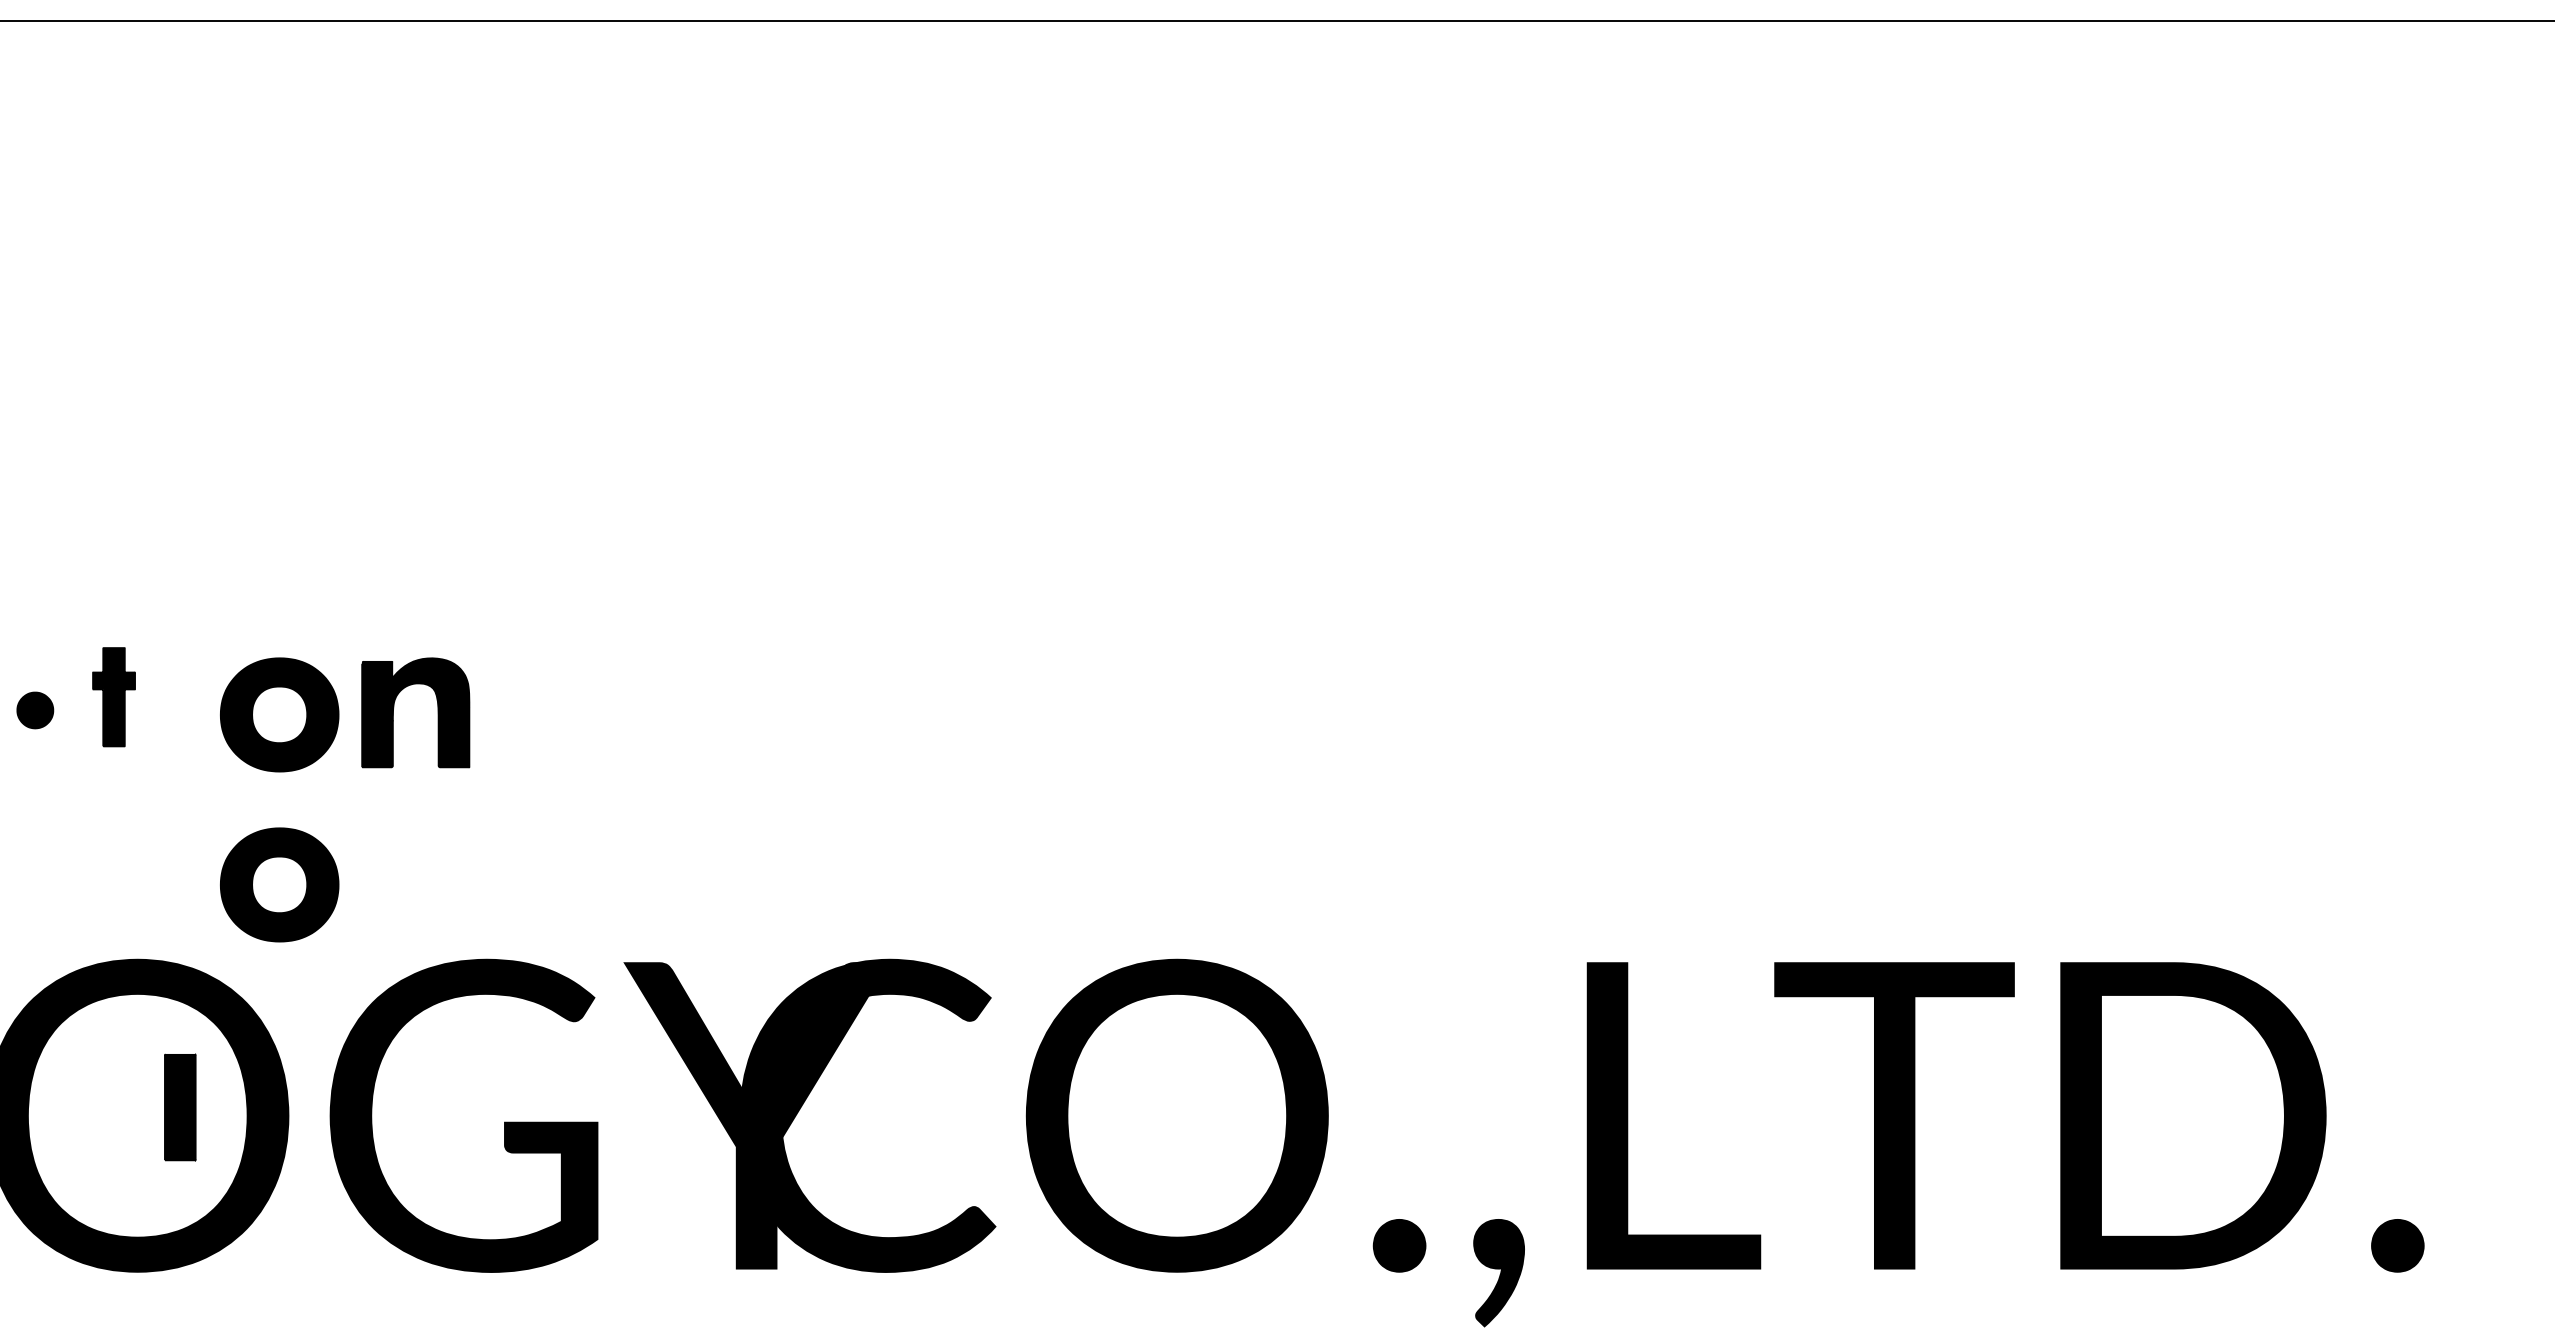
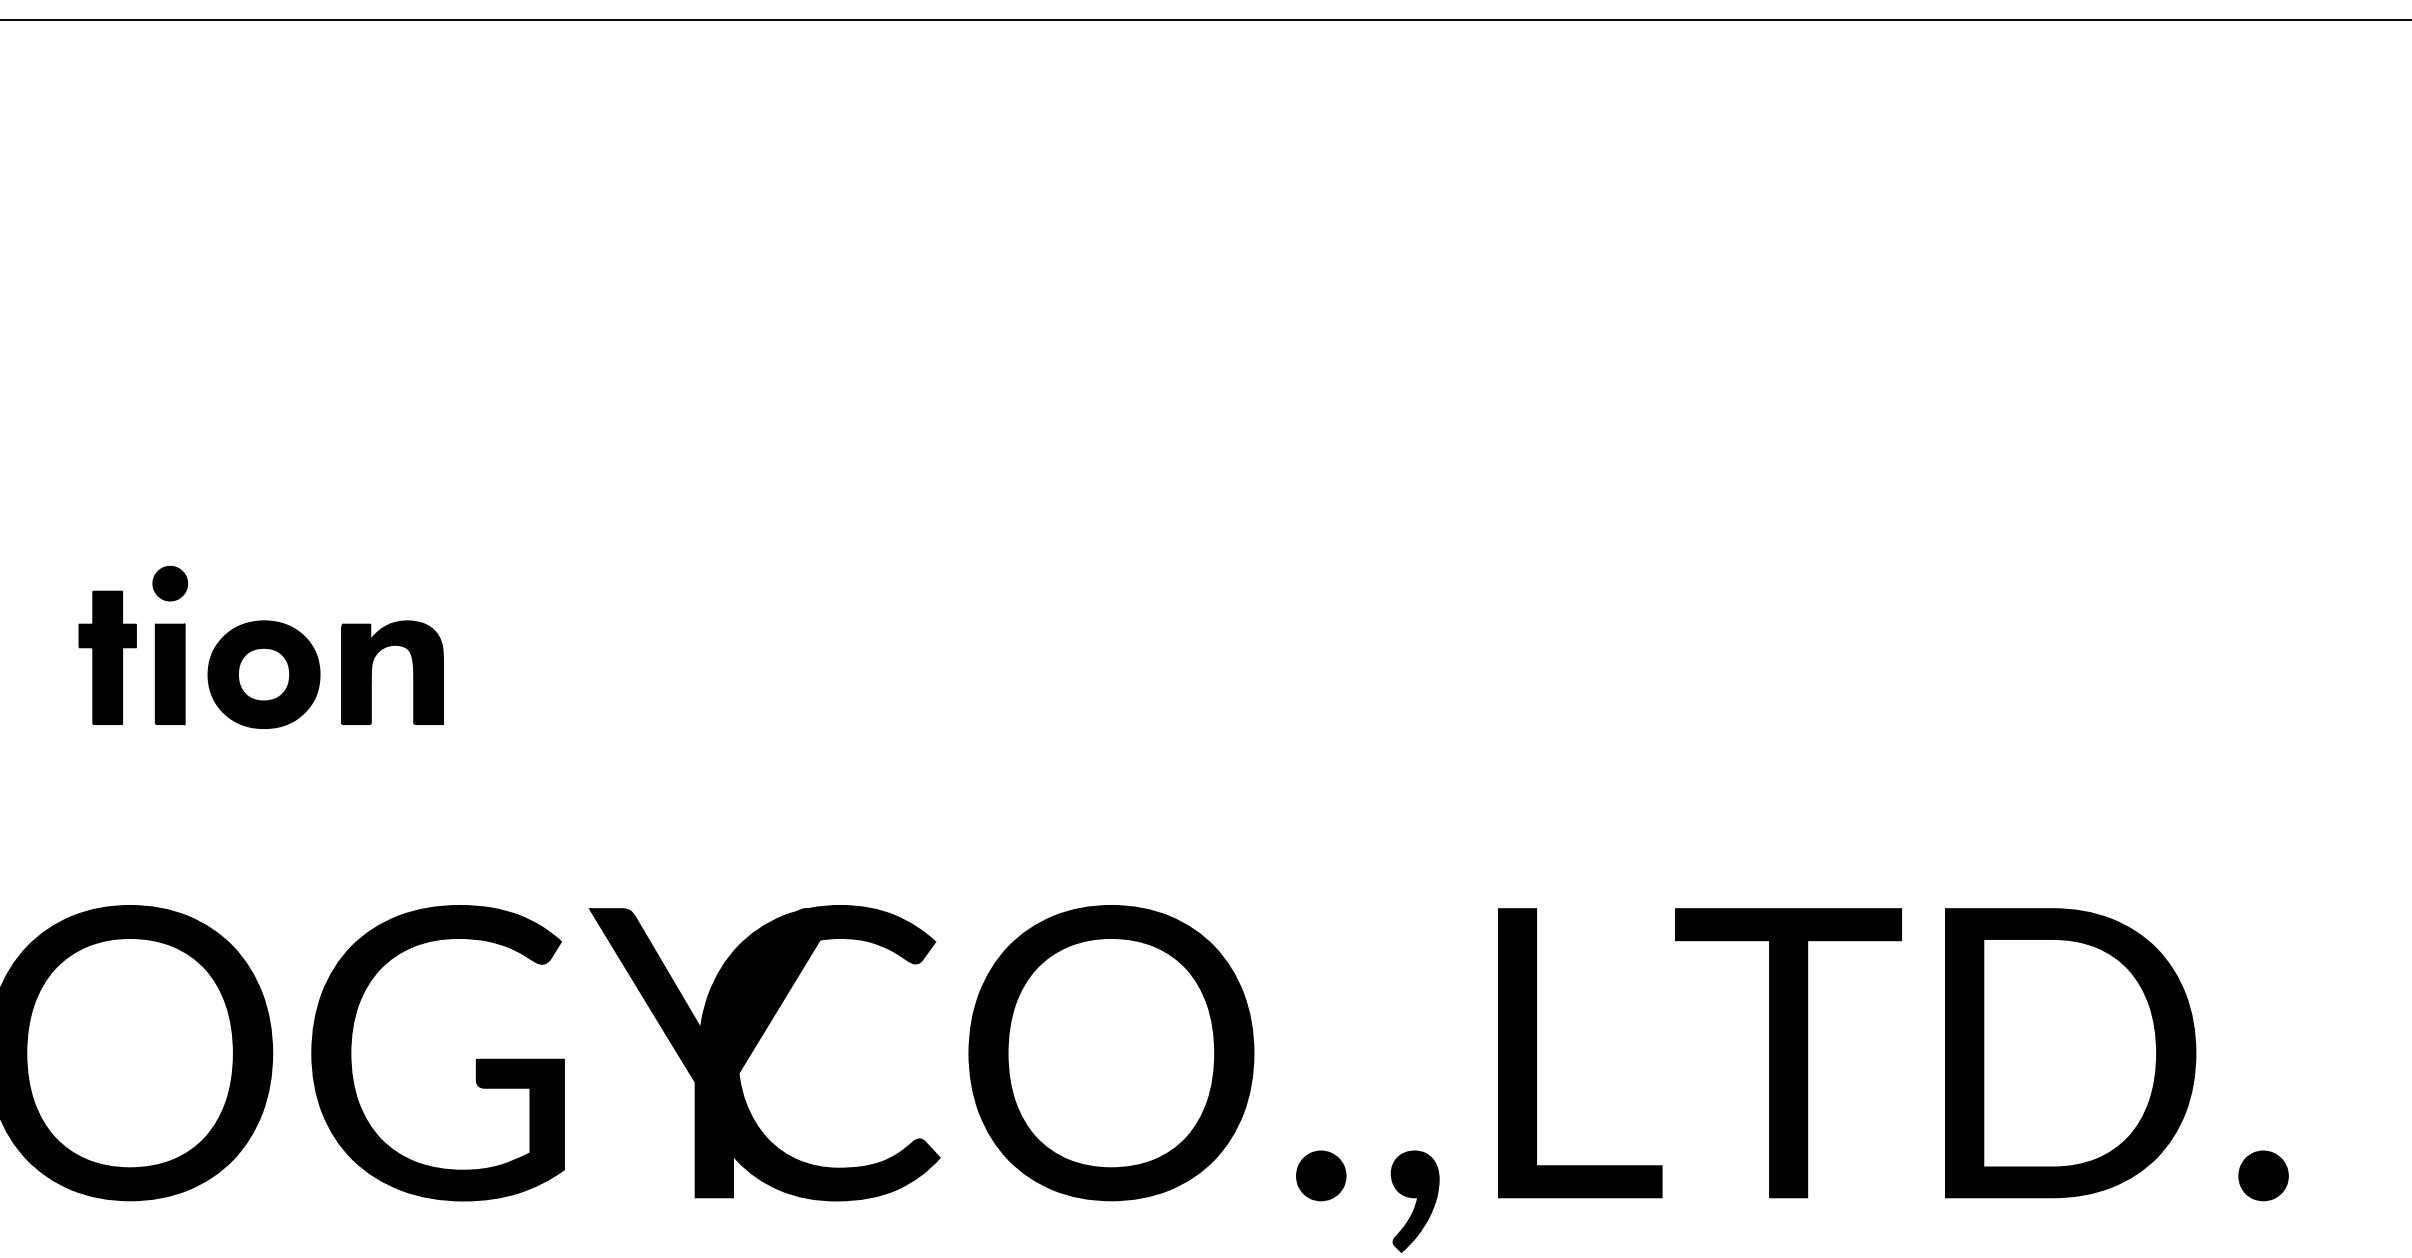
part: (113, 697) -> (107, 658), size x1.43
part: (35, 710) -> (170, 583), moved
part: (279, 884) -> (263, 834), removed
part: (180, 1107) -> (170, 674), moved

